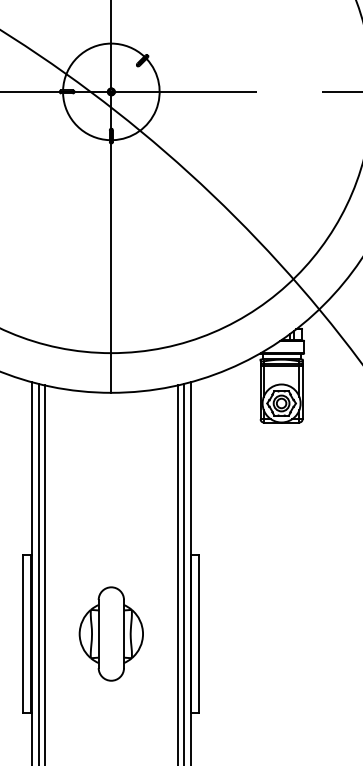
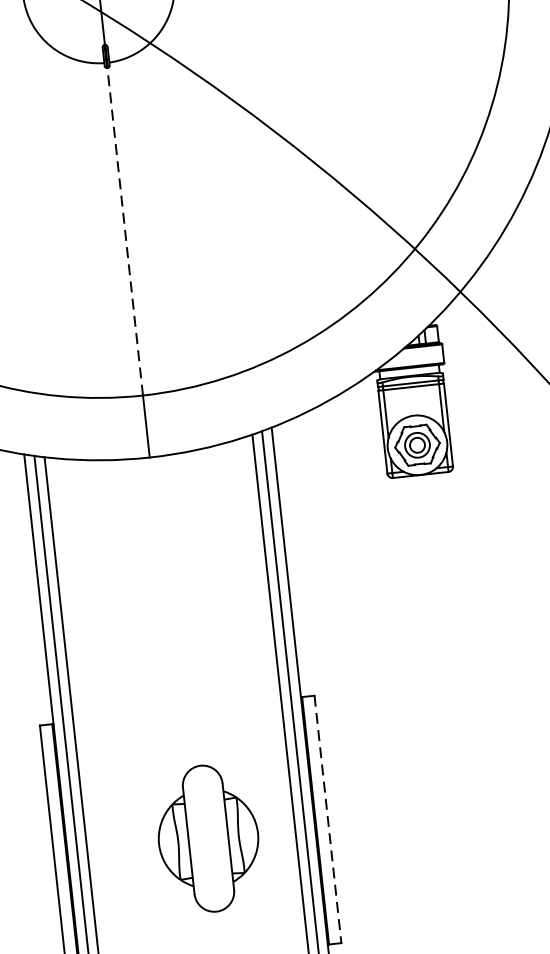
line: (111, 248) -> (125, 232), solid -> dashed
part: (110, 633) -> (207, 838), moved
line: (199, 634) -> (328, 820), solid -> dashed

